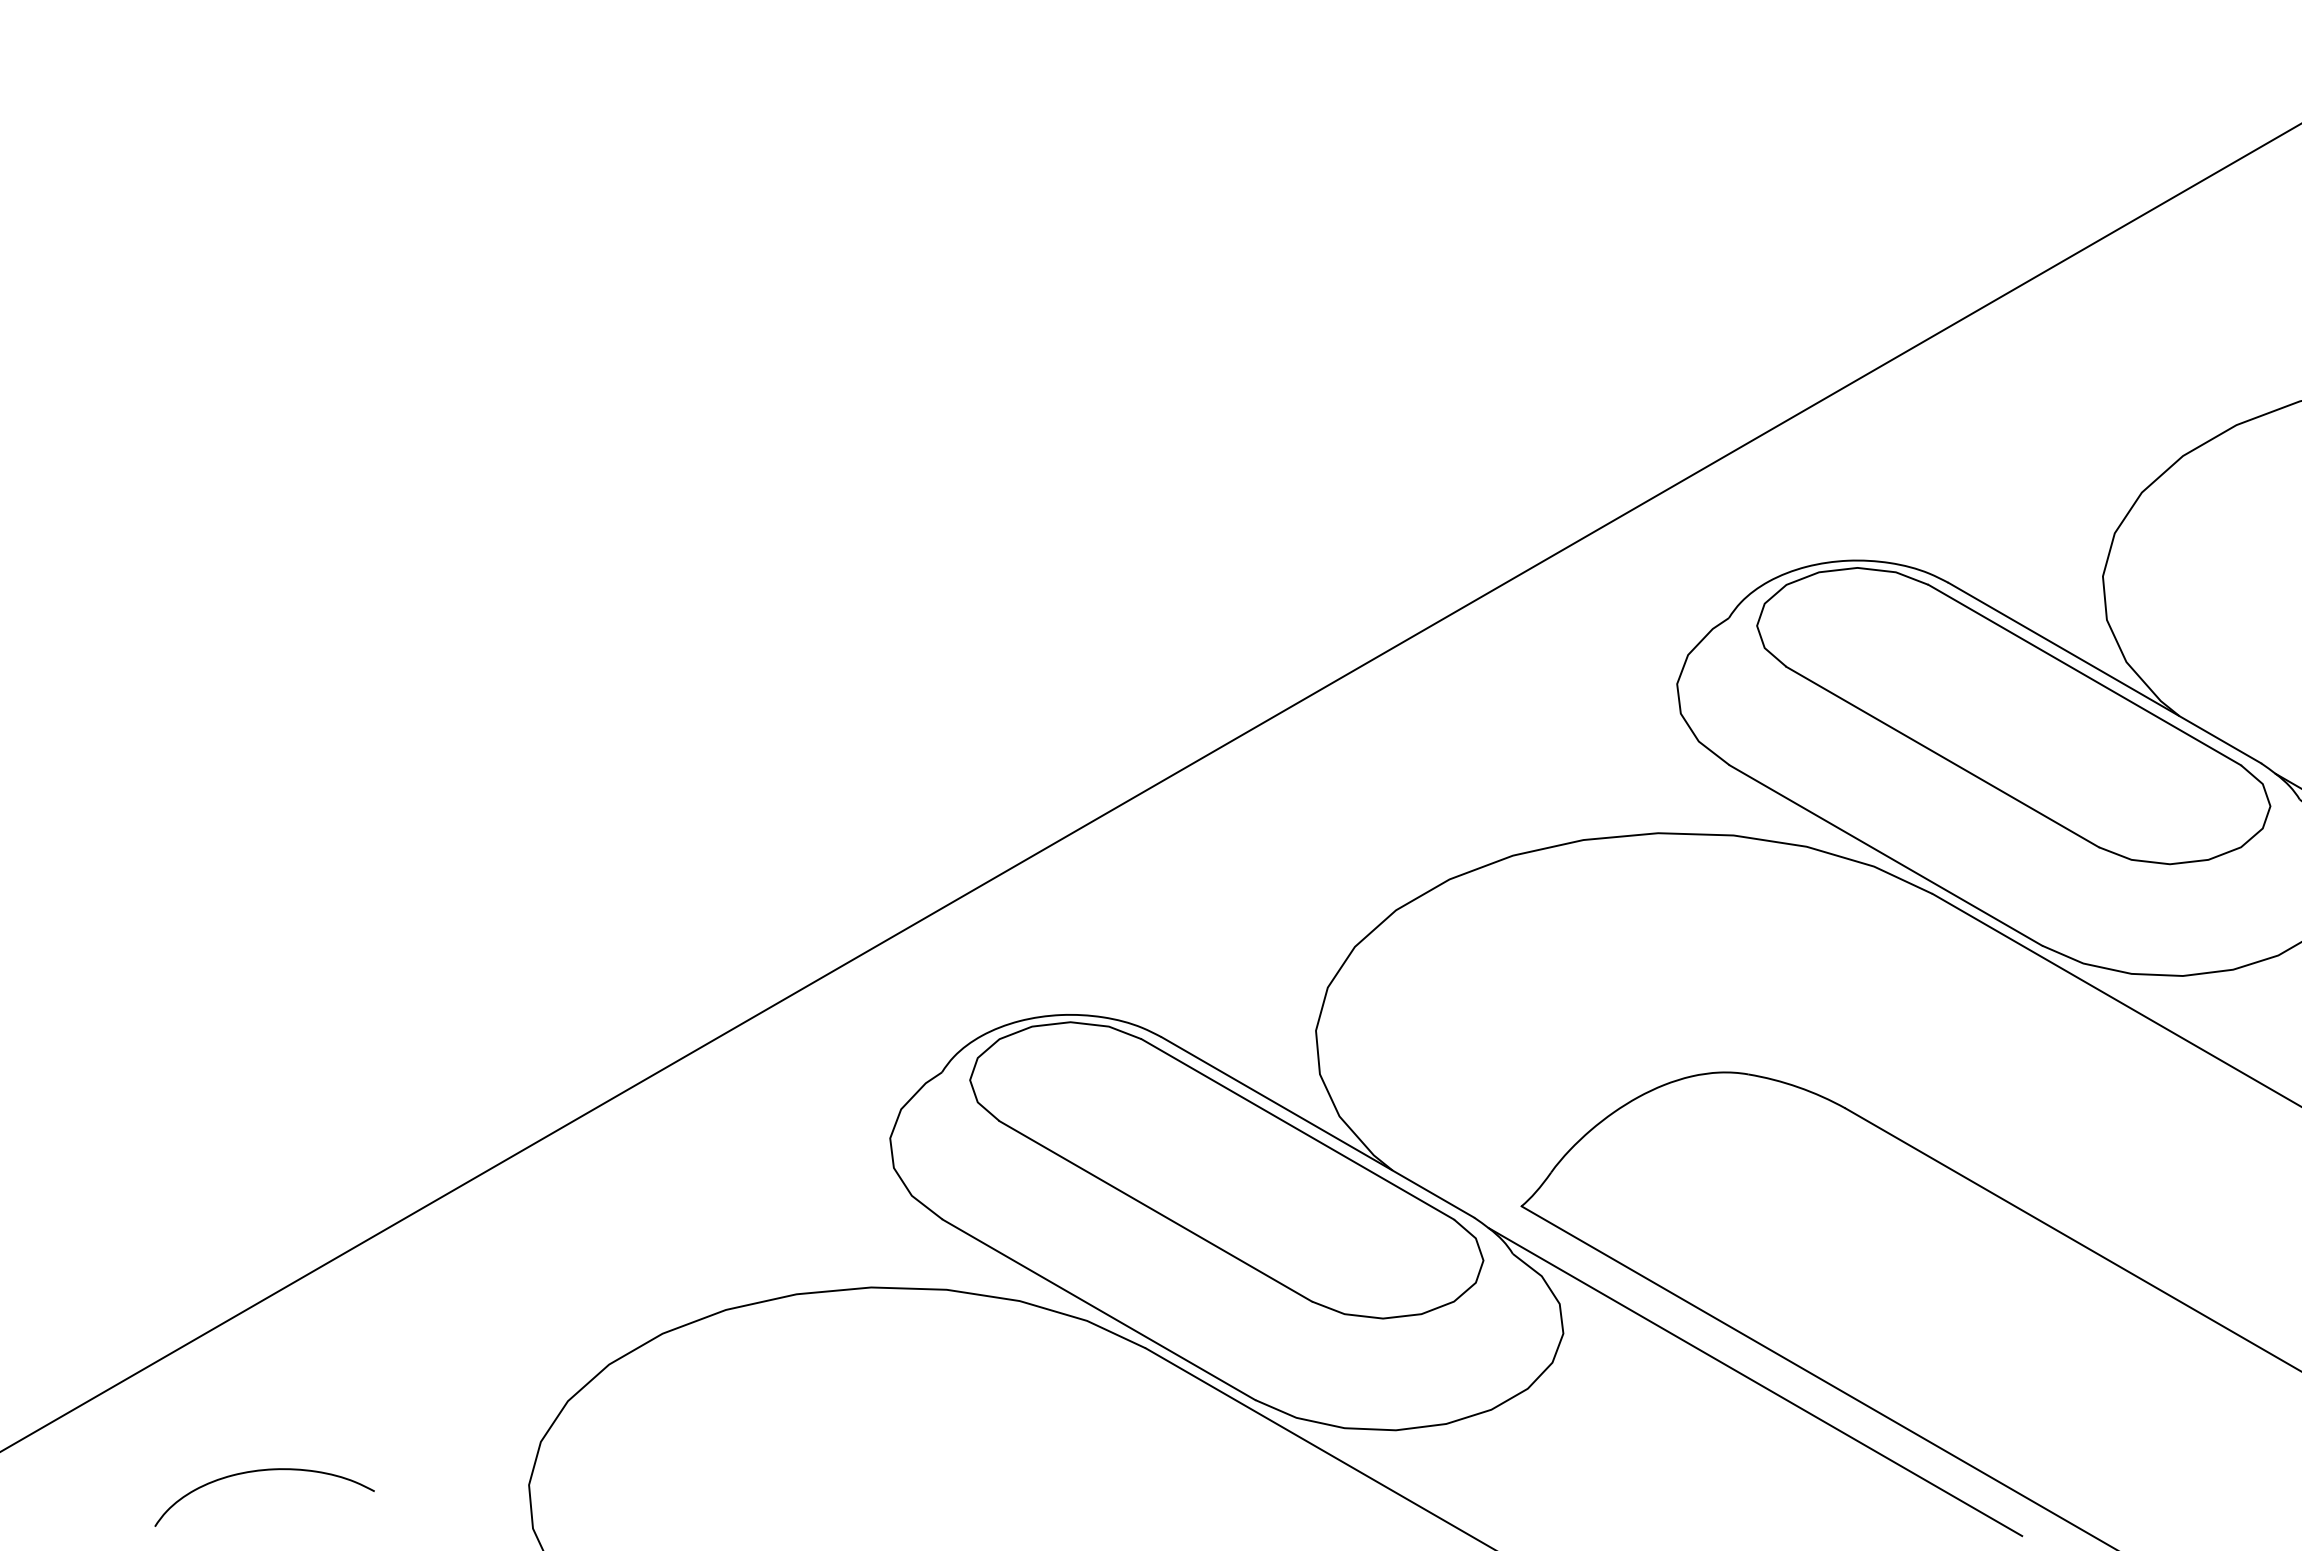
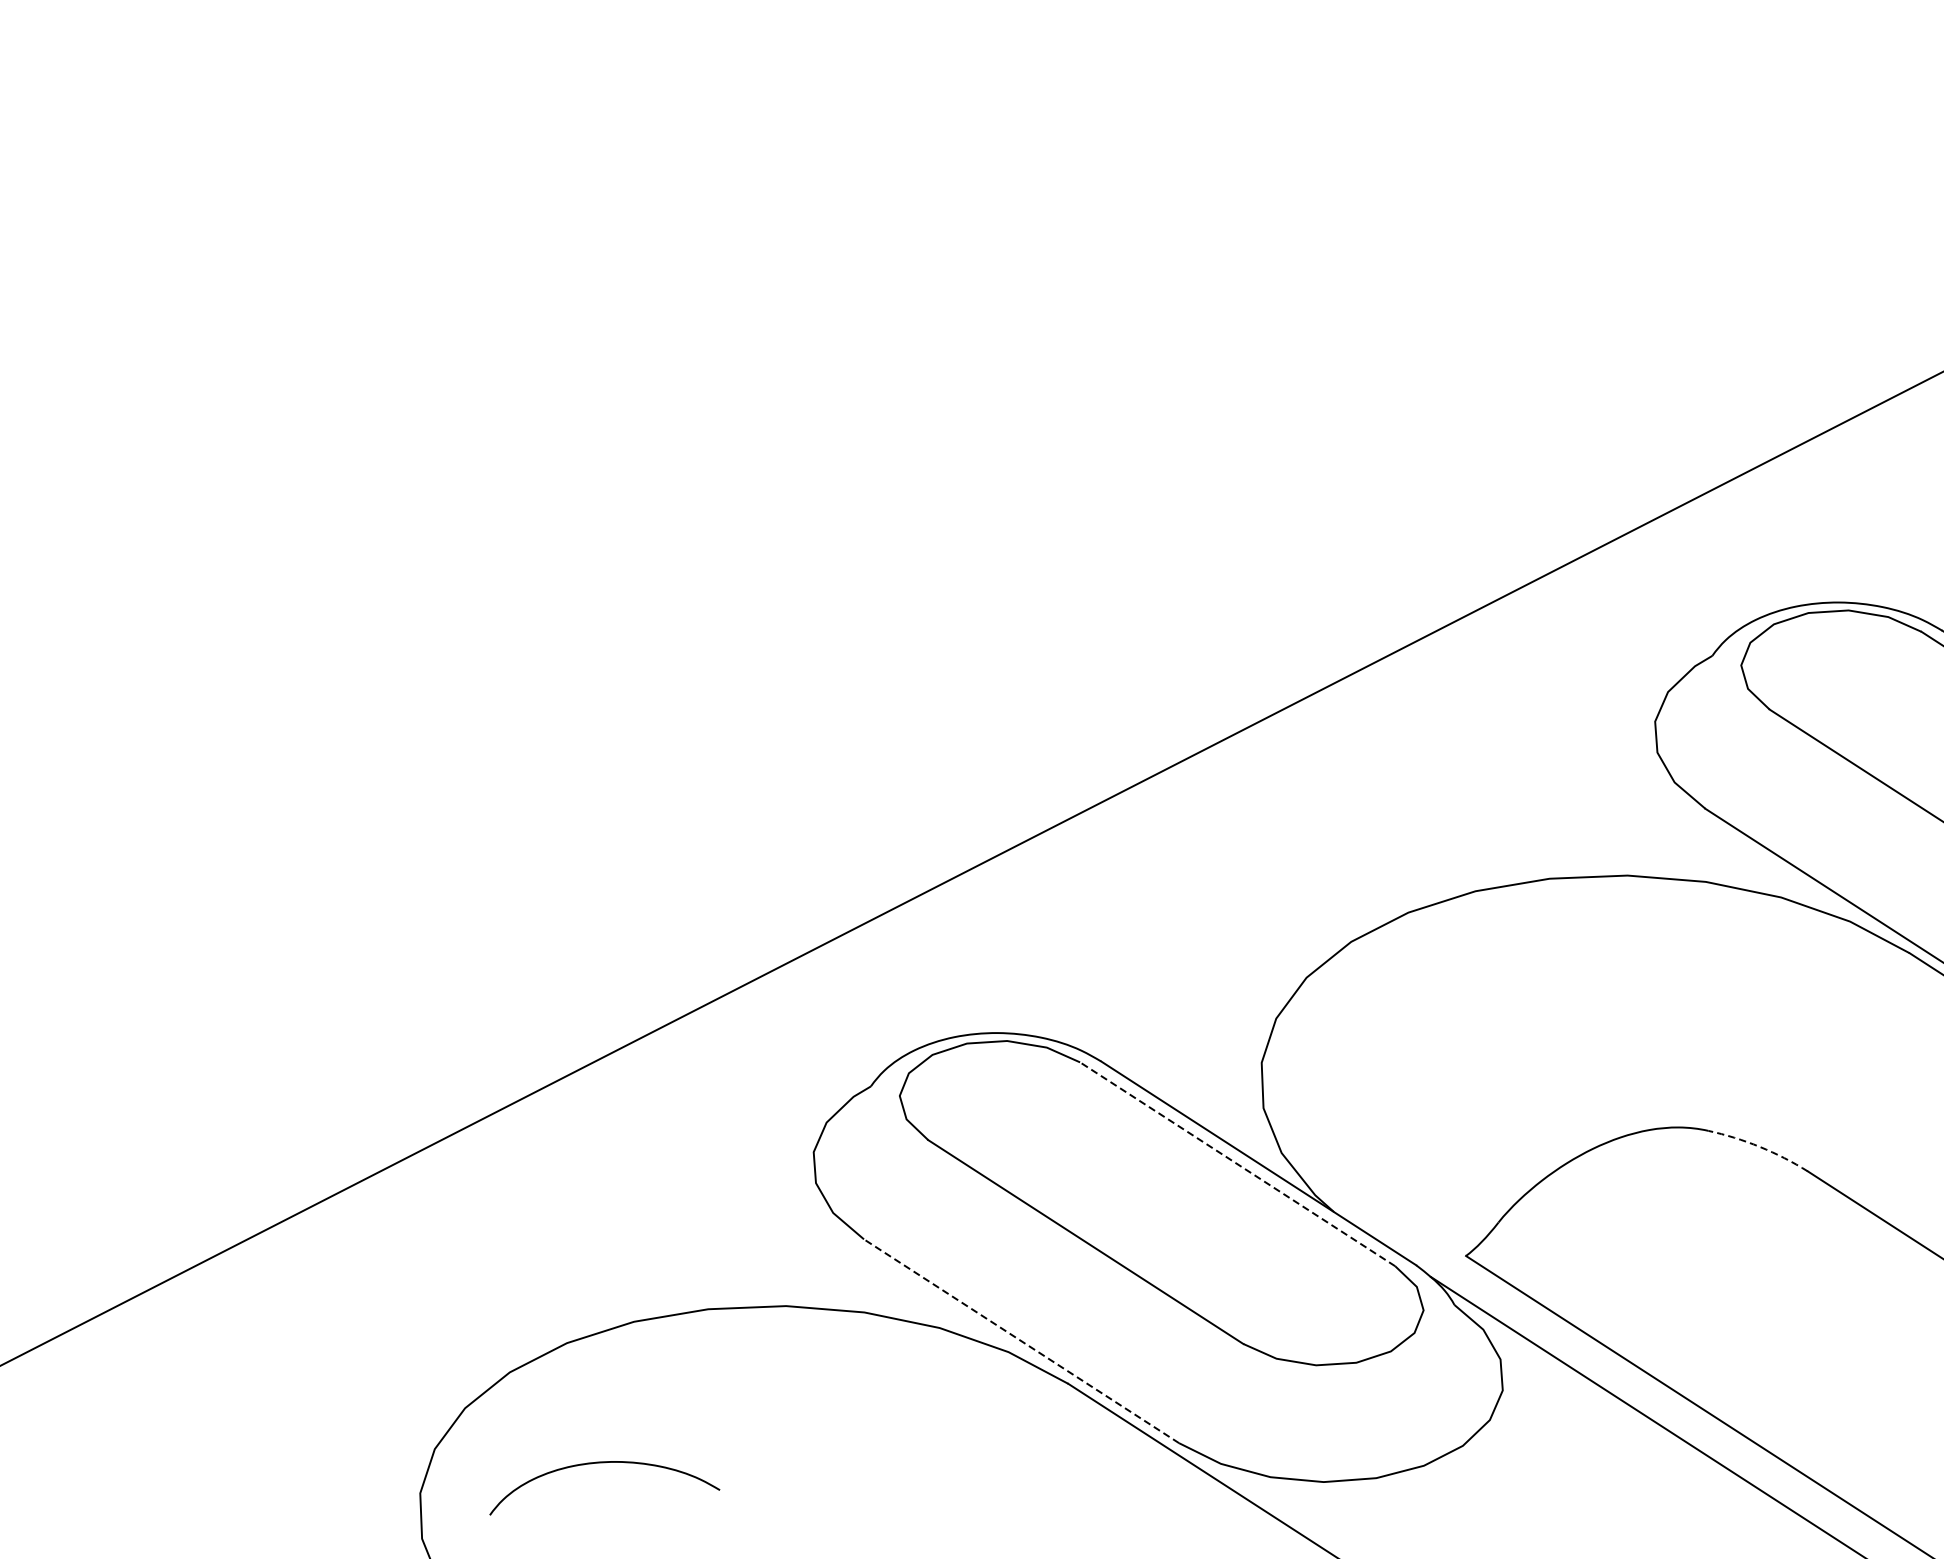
arc: (1798, 1087) -> (1759, 1147), solid -> dashed
line: (1297, 1129) -> (1237, 1164), solid -> dashed
line: (1098, 1309) -> (1021, 1340), solid -> dashed
curve: (262, 1471) -> (604, 1463), moved

